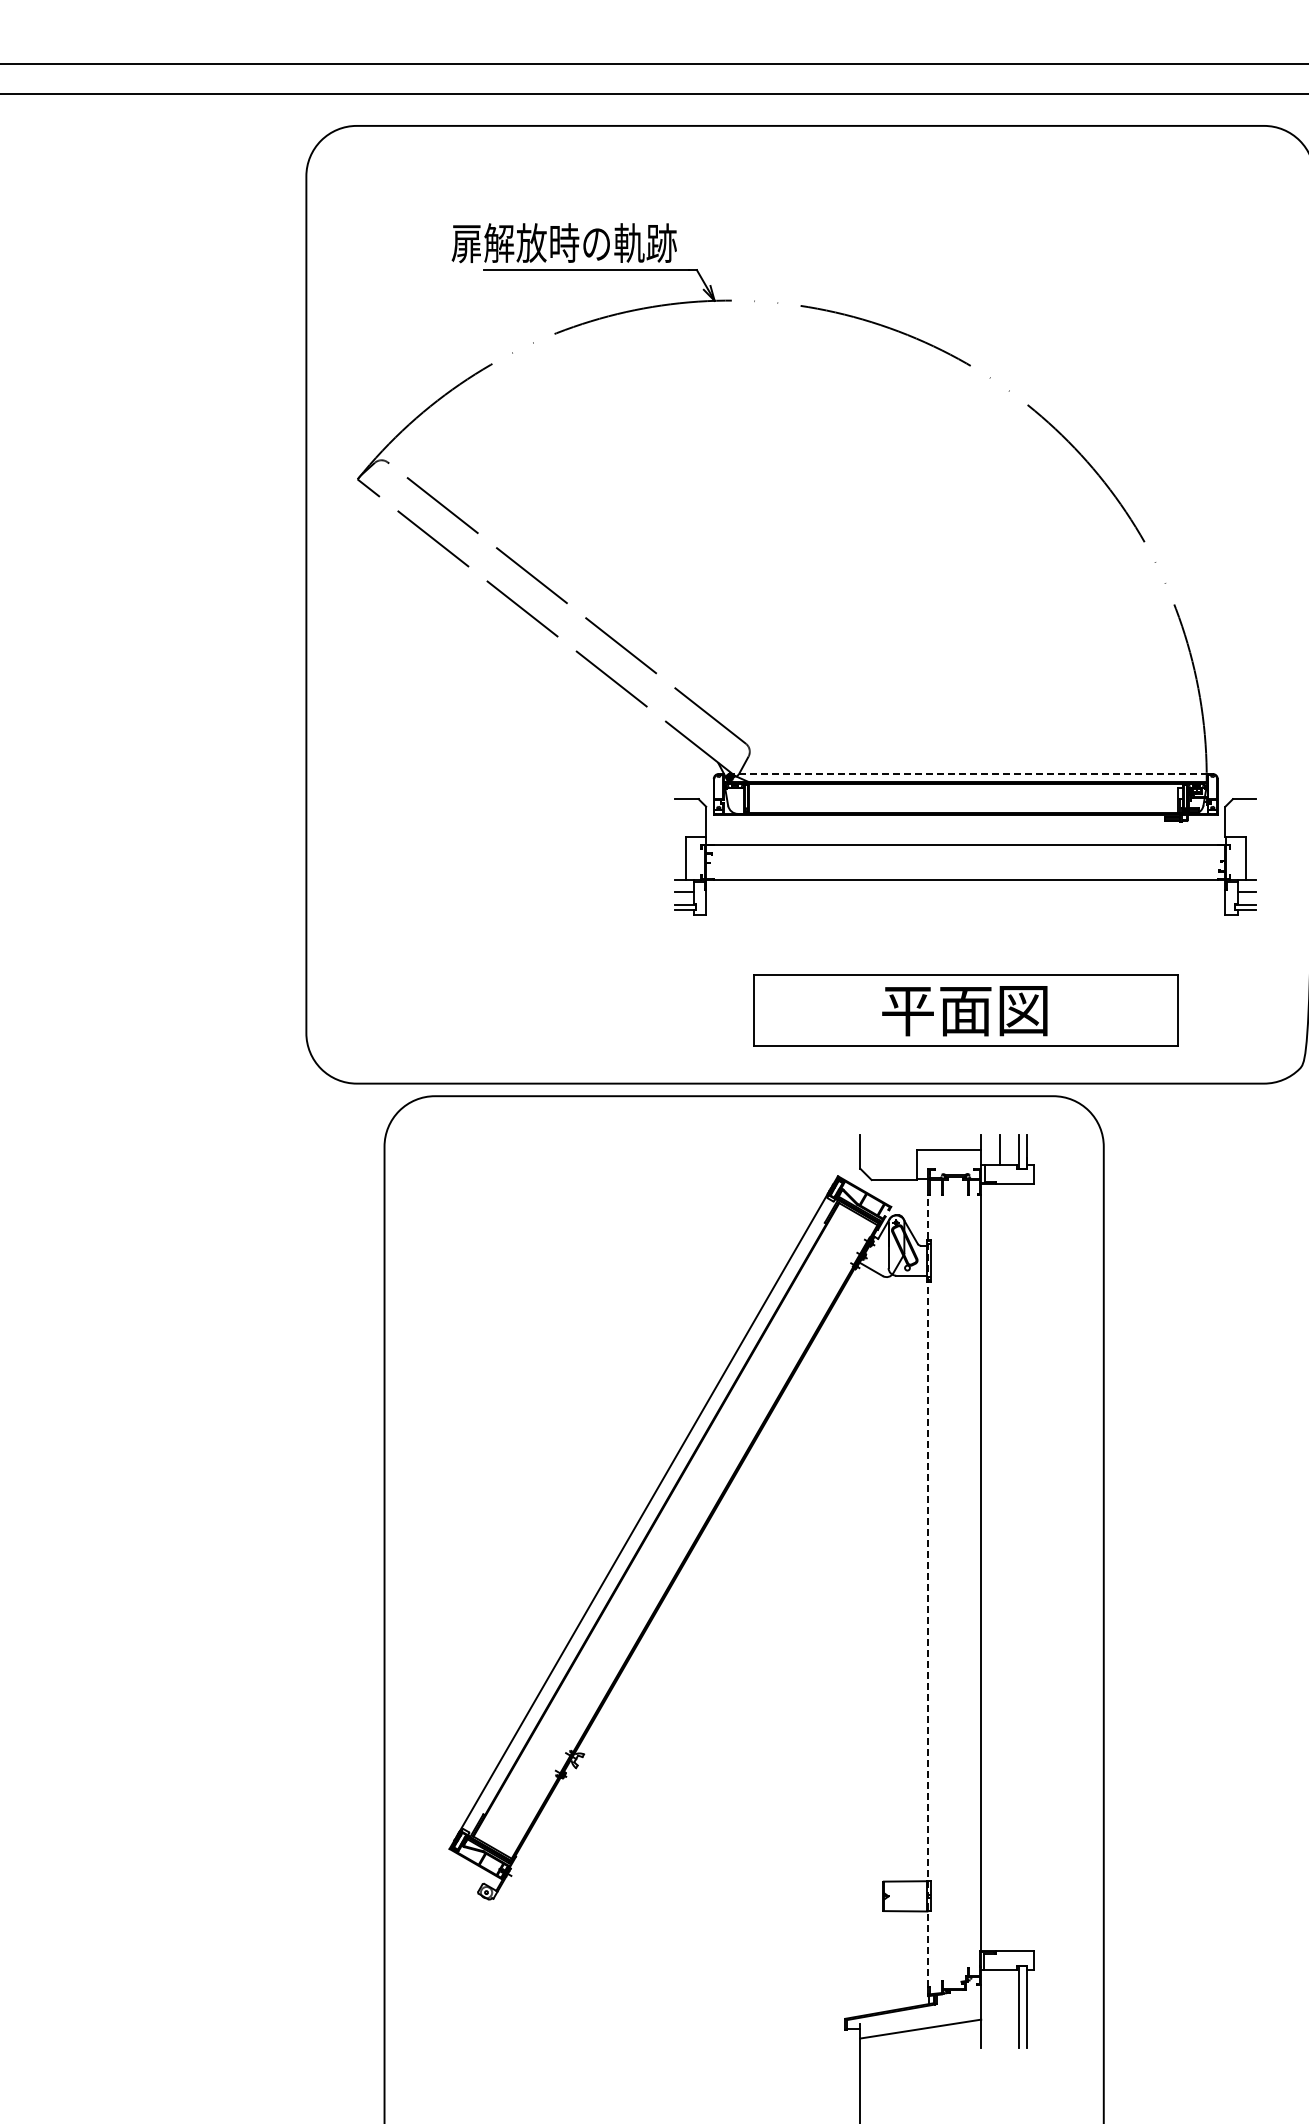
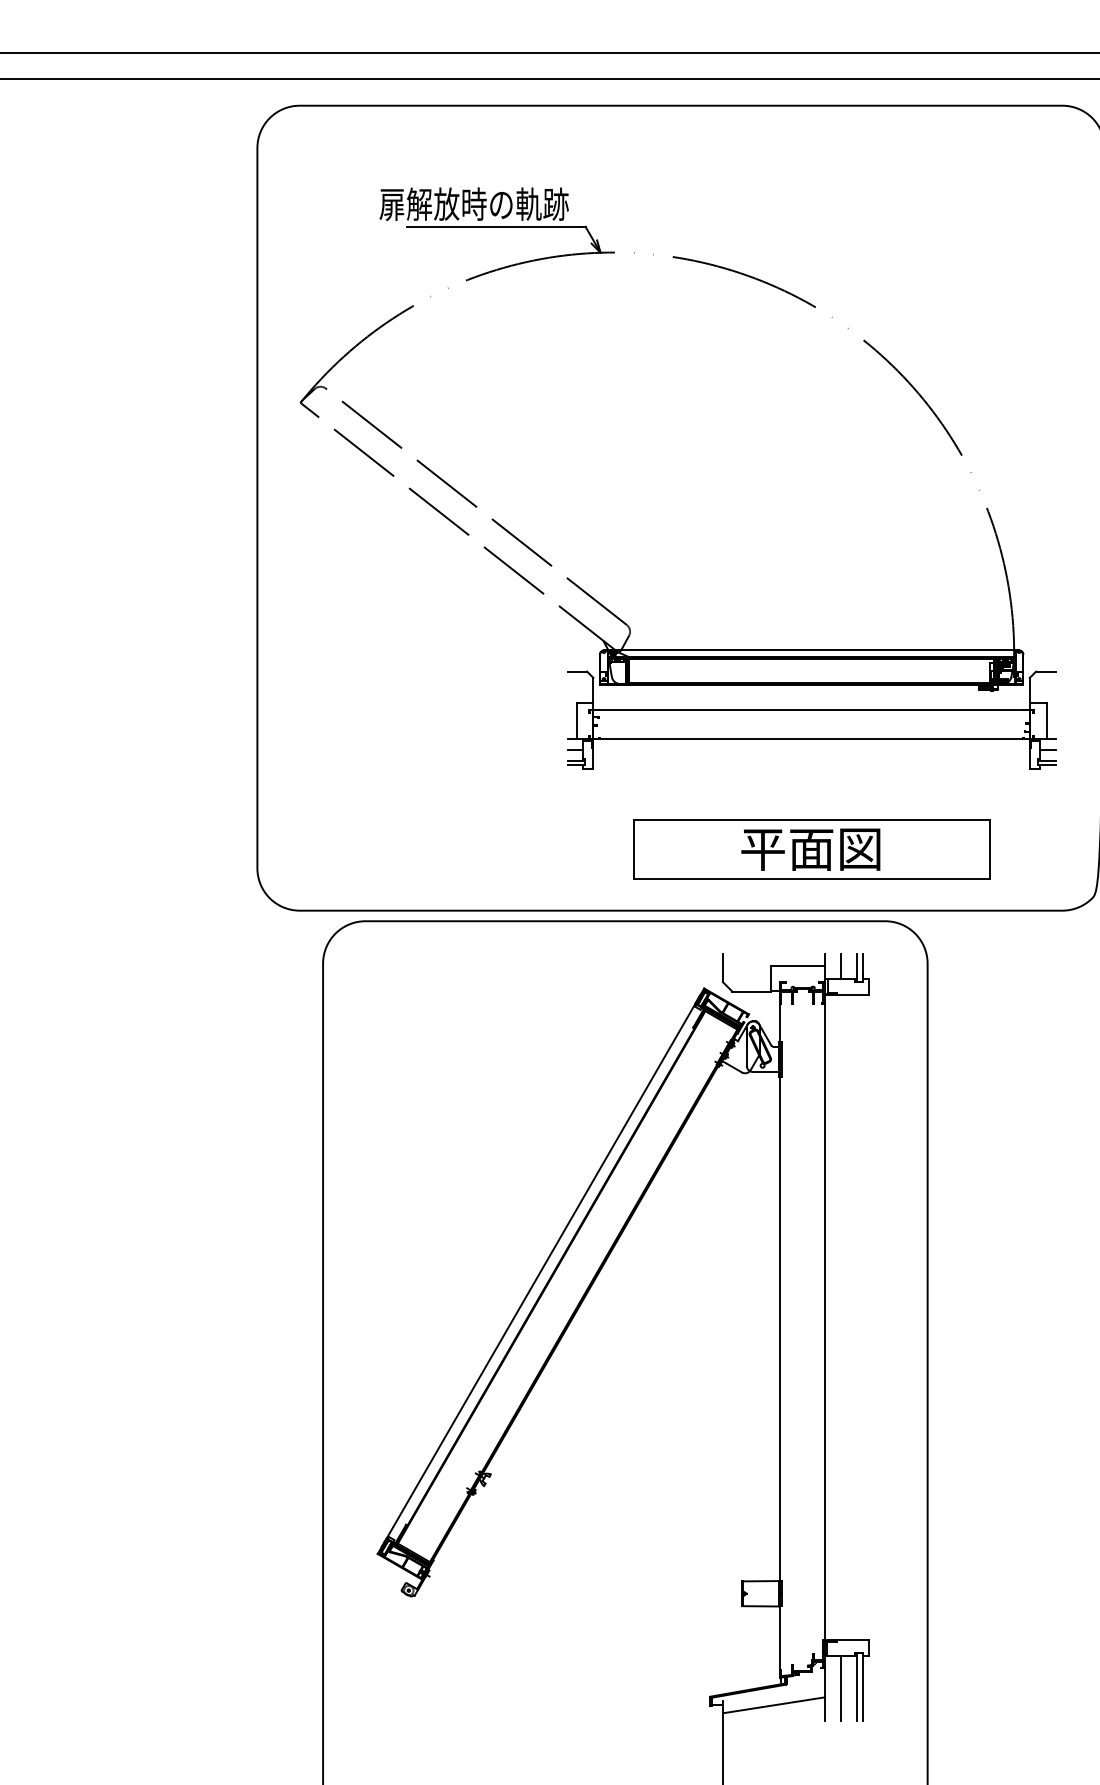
line: (965, 773) -> (811, 650), dashed -> solid
line: (928, 1590) -> (780, 1336), dashed -> solid
line: (1000, 2009) -> (840, 1688), added

